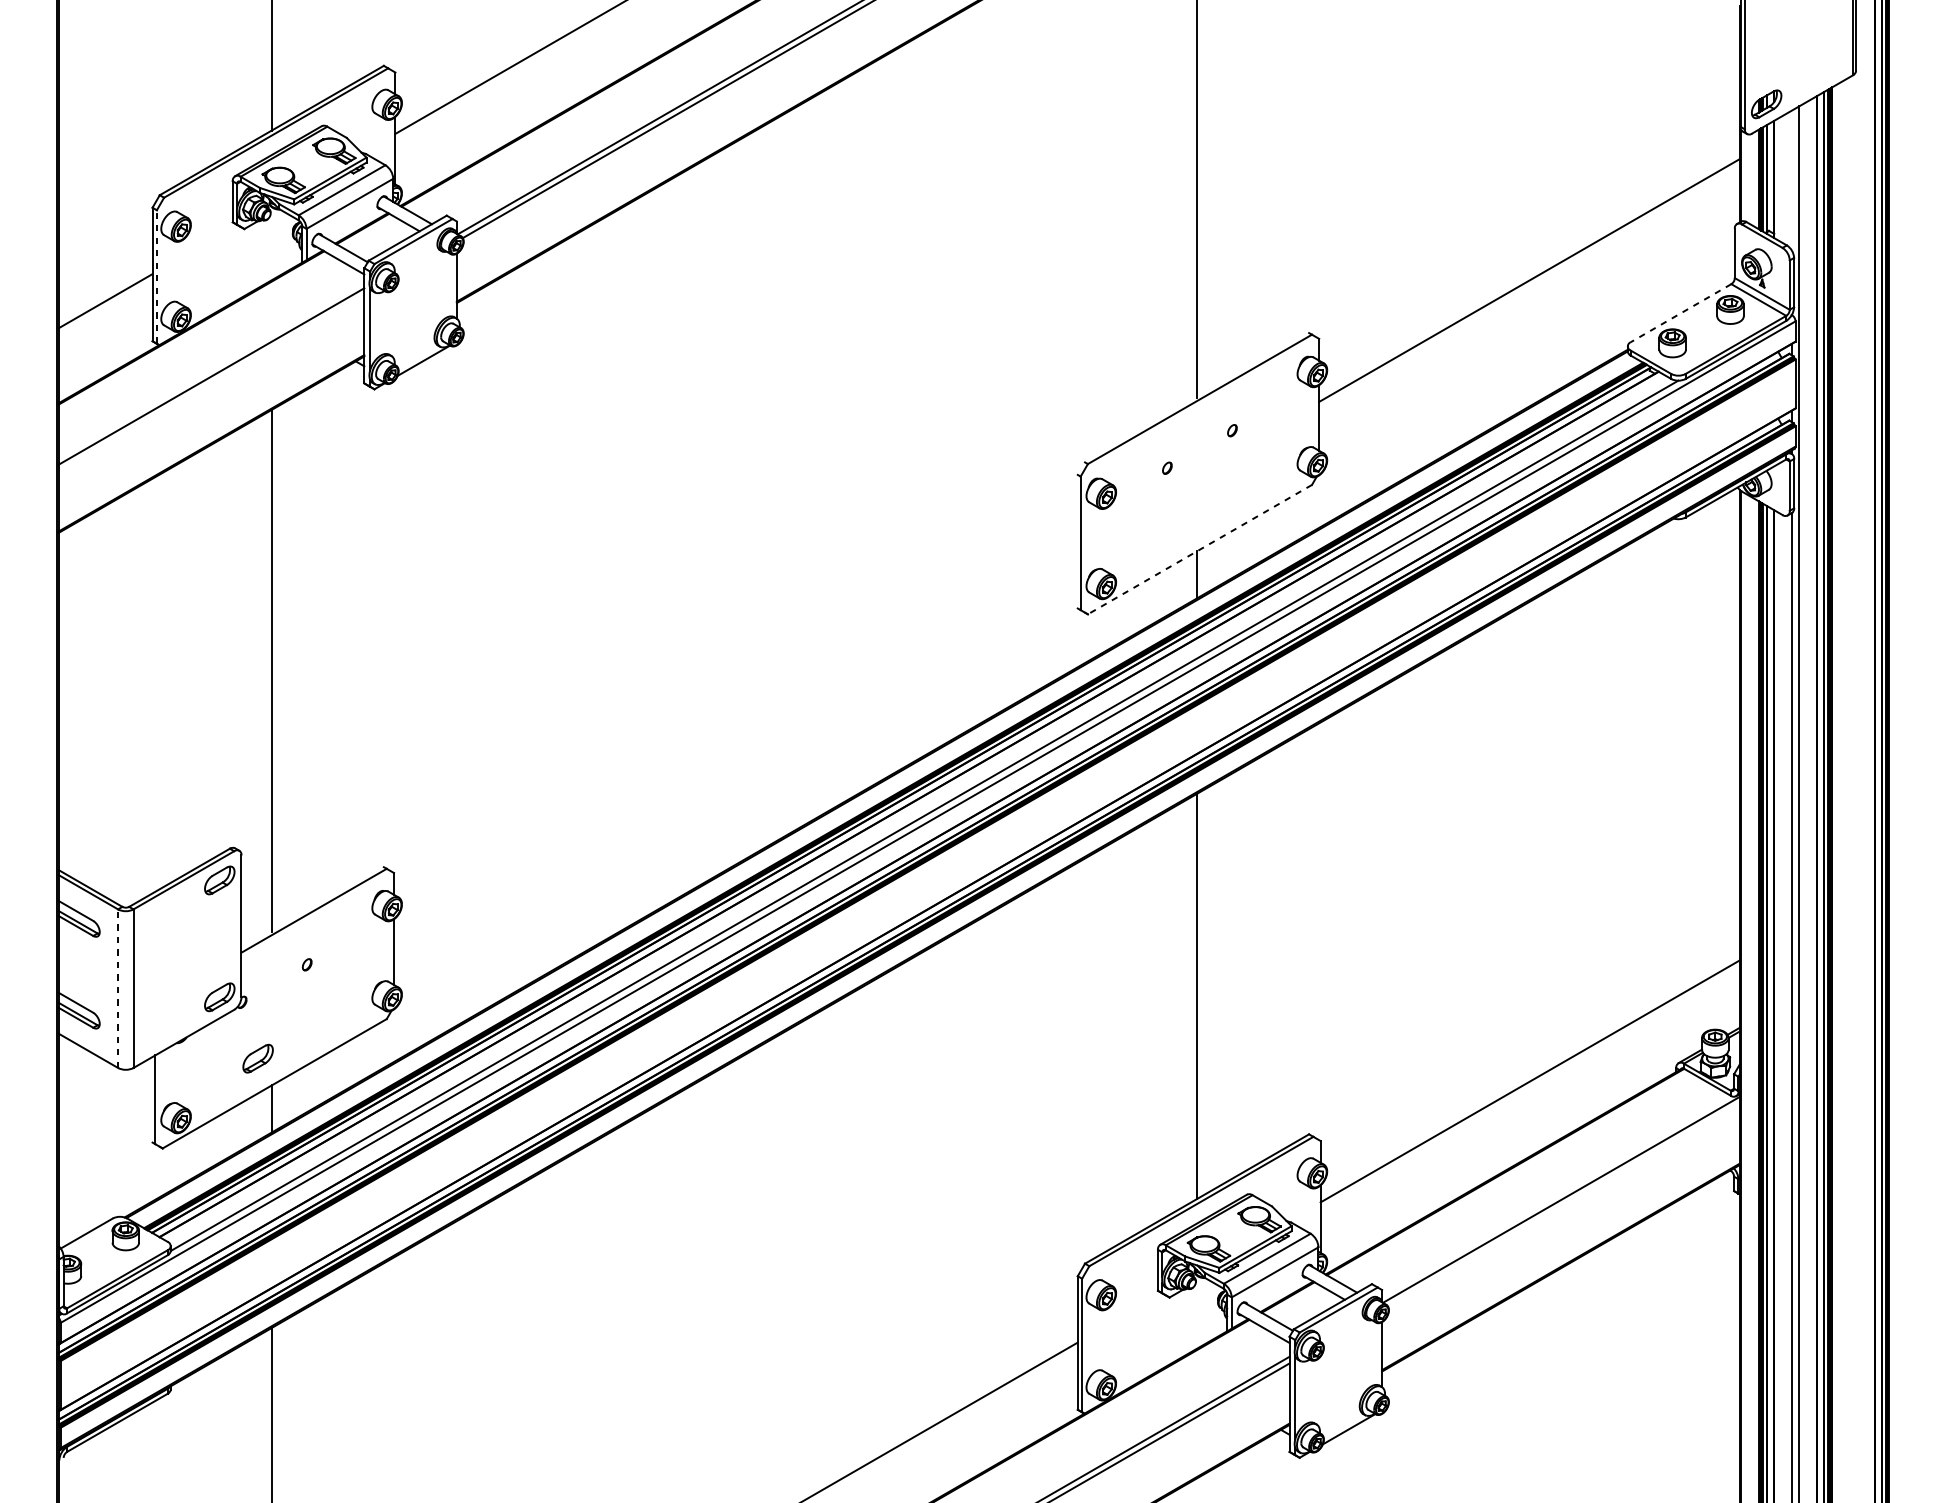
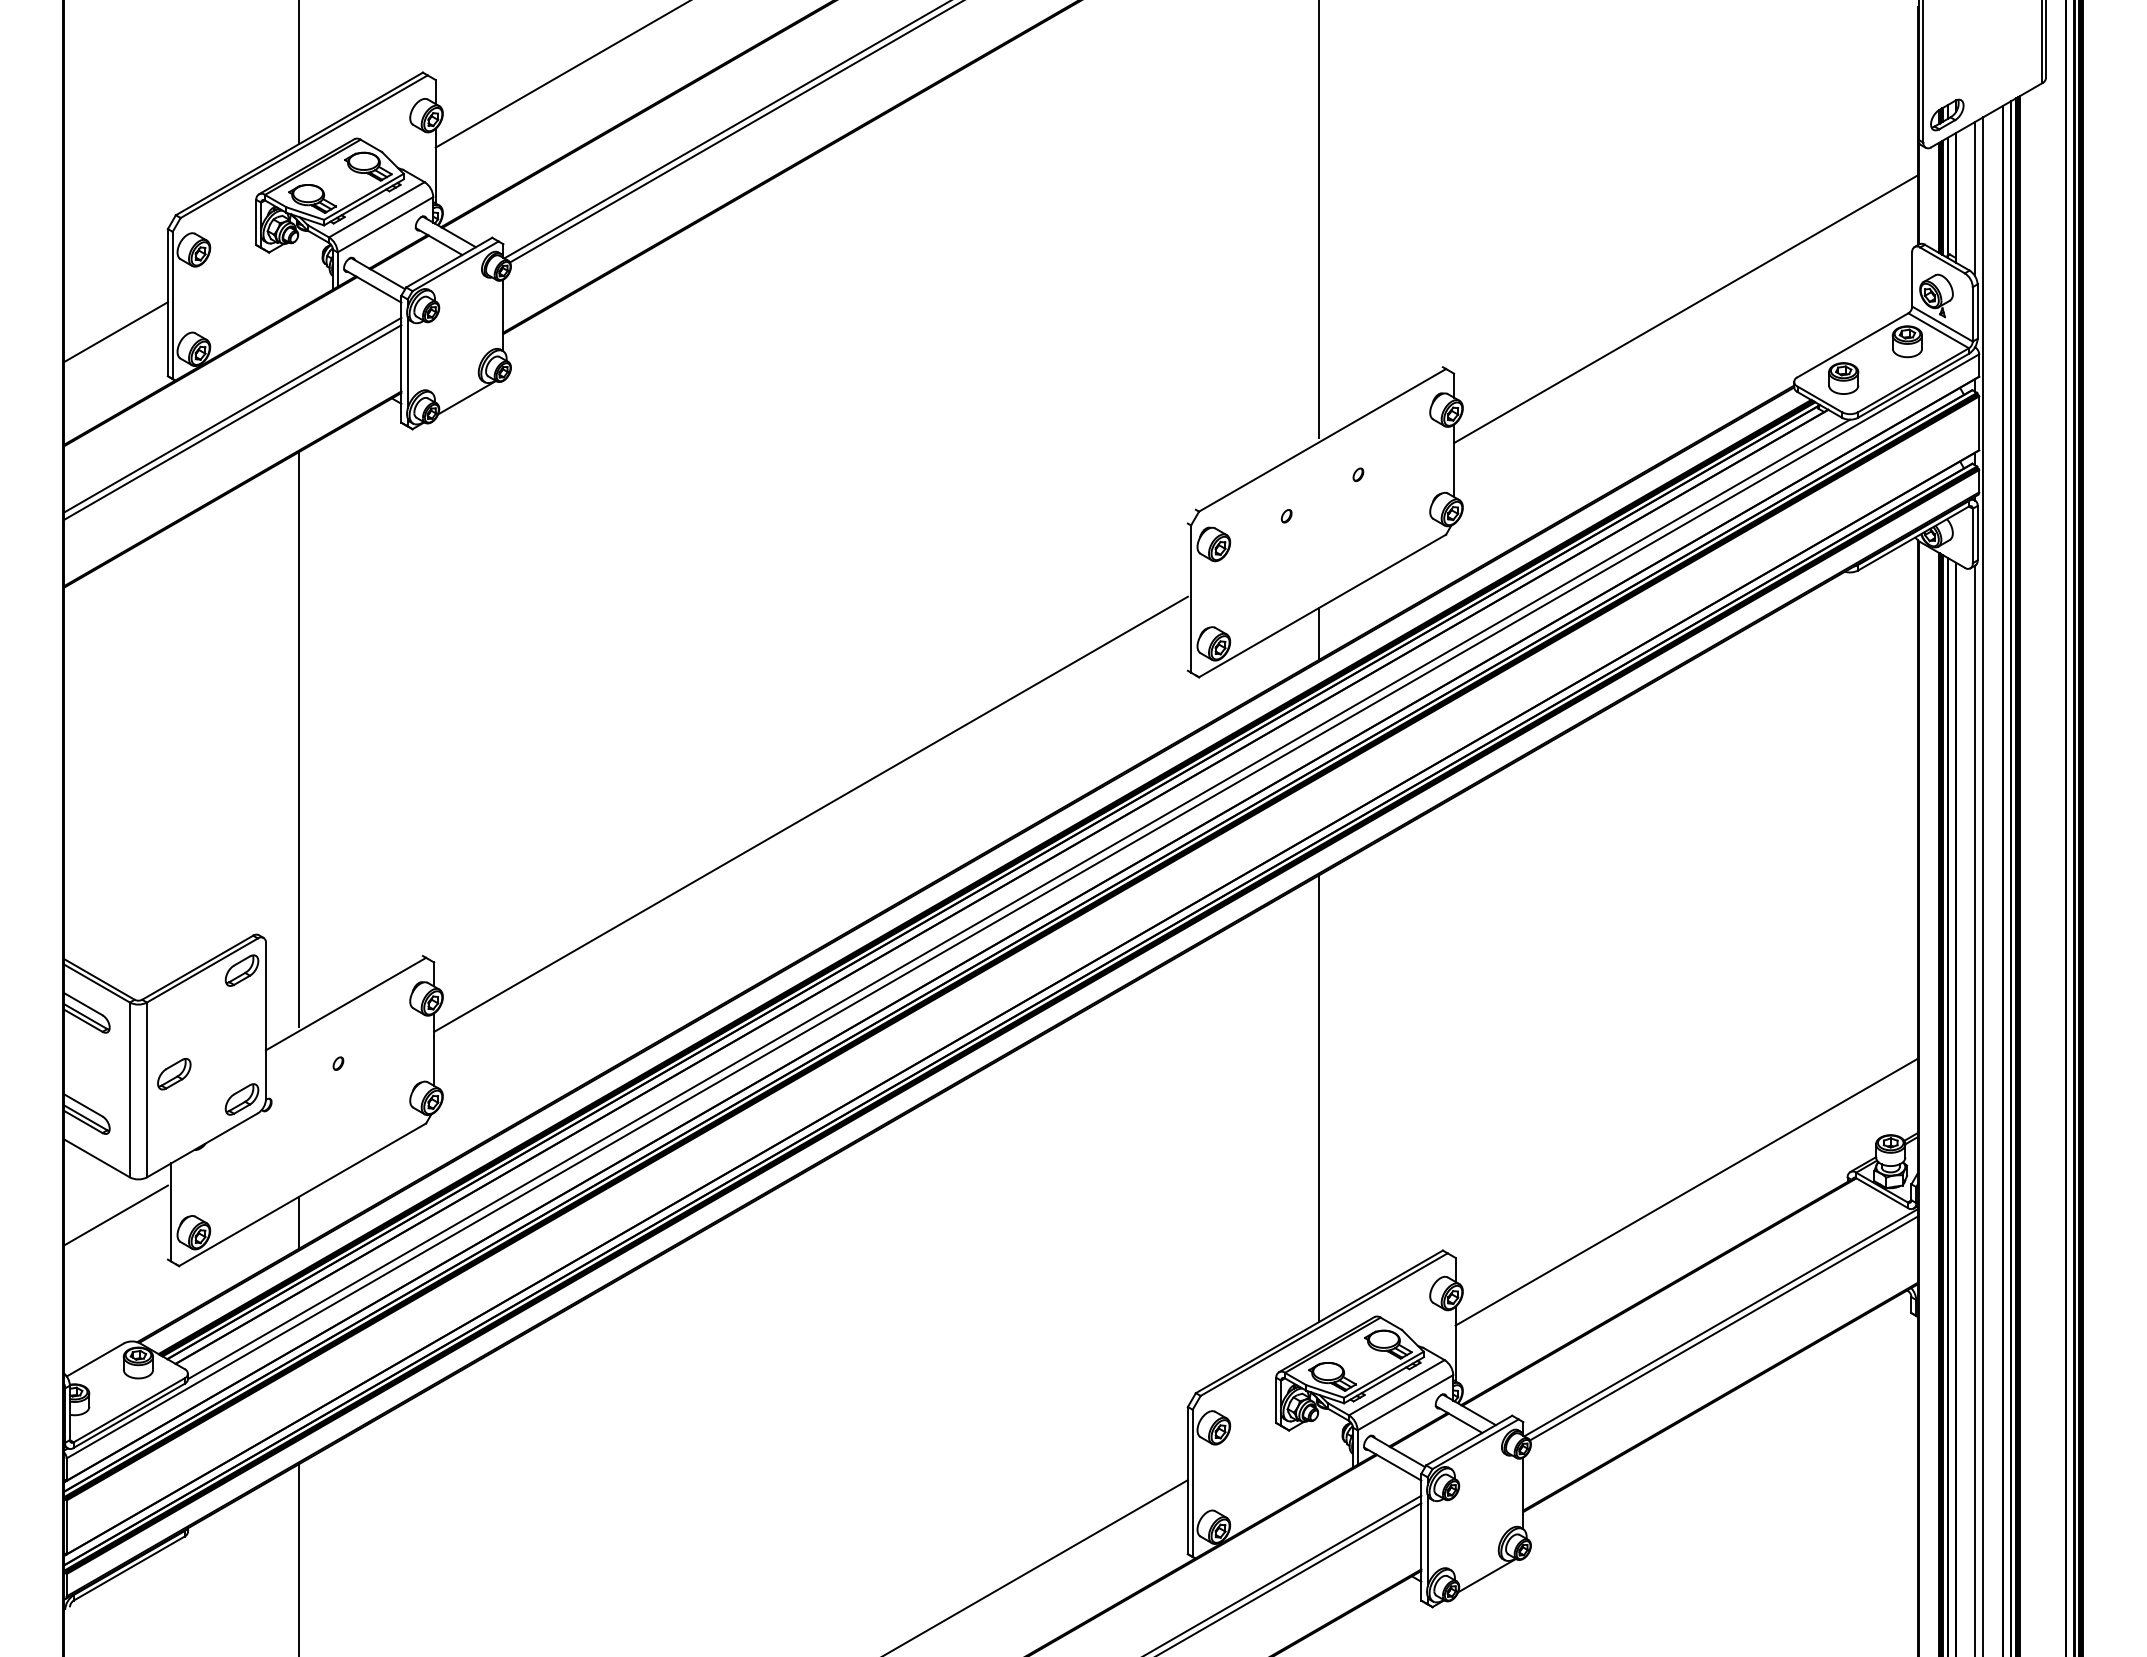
line: (1792, 180) -> (1975, 198), added
line: (156, 277) -> (172, 305), dashed -> solid
line: (1680, 313) -> (1852, 345), dashed -> solid
line: (211, 383) -> (232, 422), added
line: (1199, 549) -> (1322, 605), dashed -> solid
line: (735, 737) -> (810, 813), added
line: (117, 988) -> (129, 1089), dashed -> solid
part: (258, 1058) -> (174, 1073), moved
line: (104, 1102) -> (115, 1215), added
line: (1563, 1205) -> (1723, 1328), added

